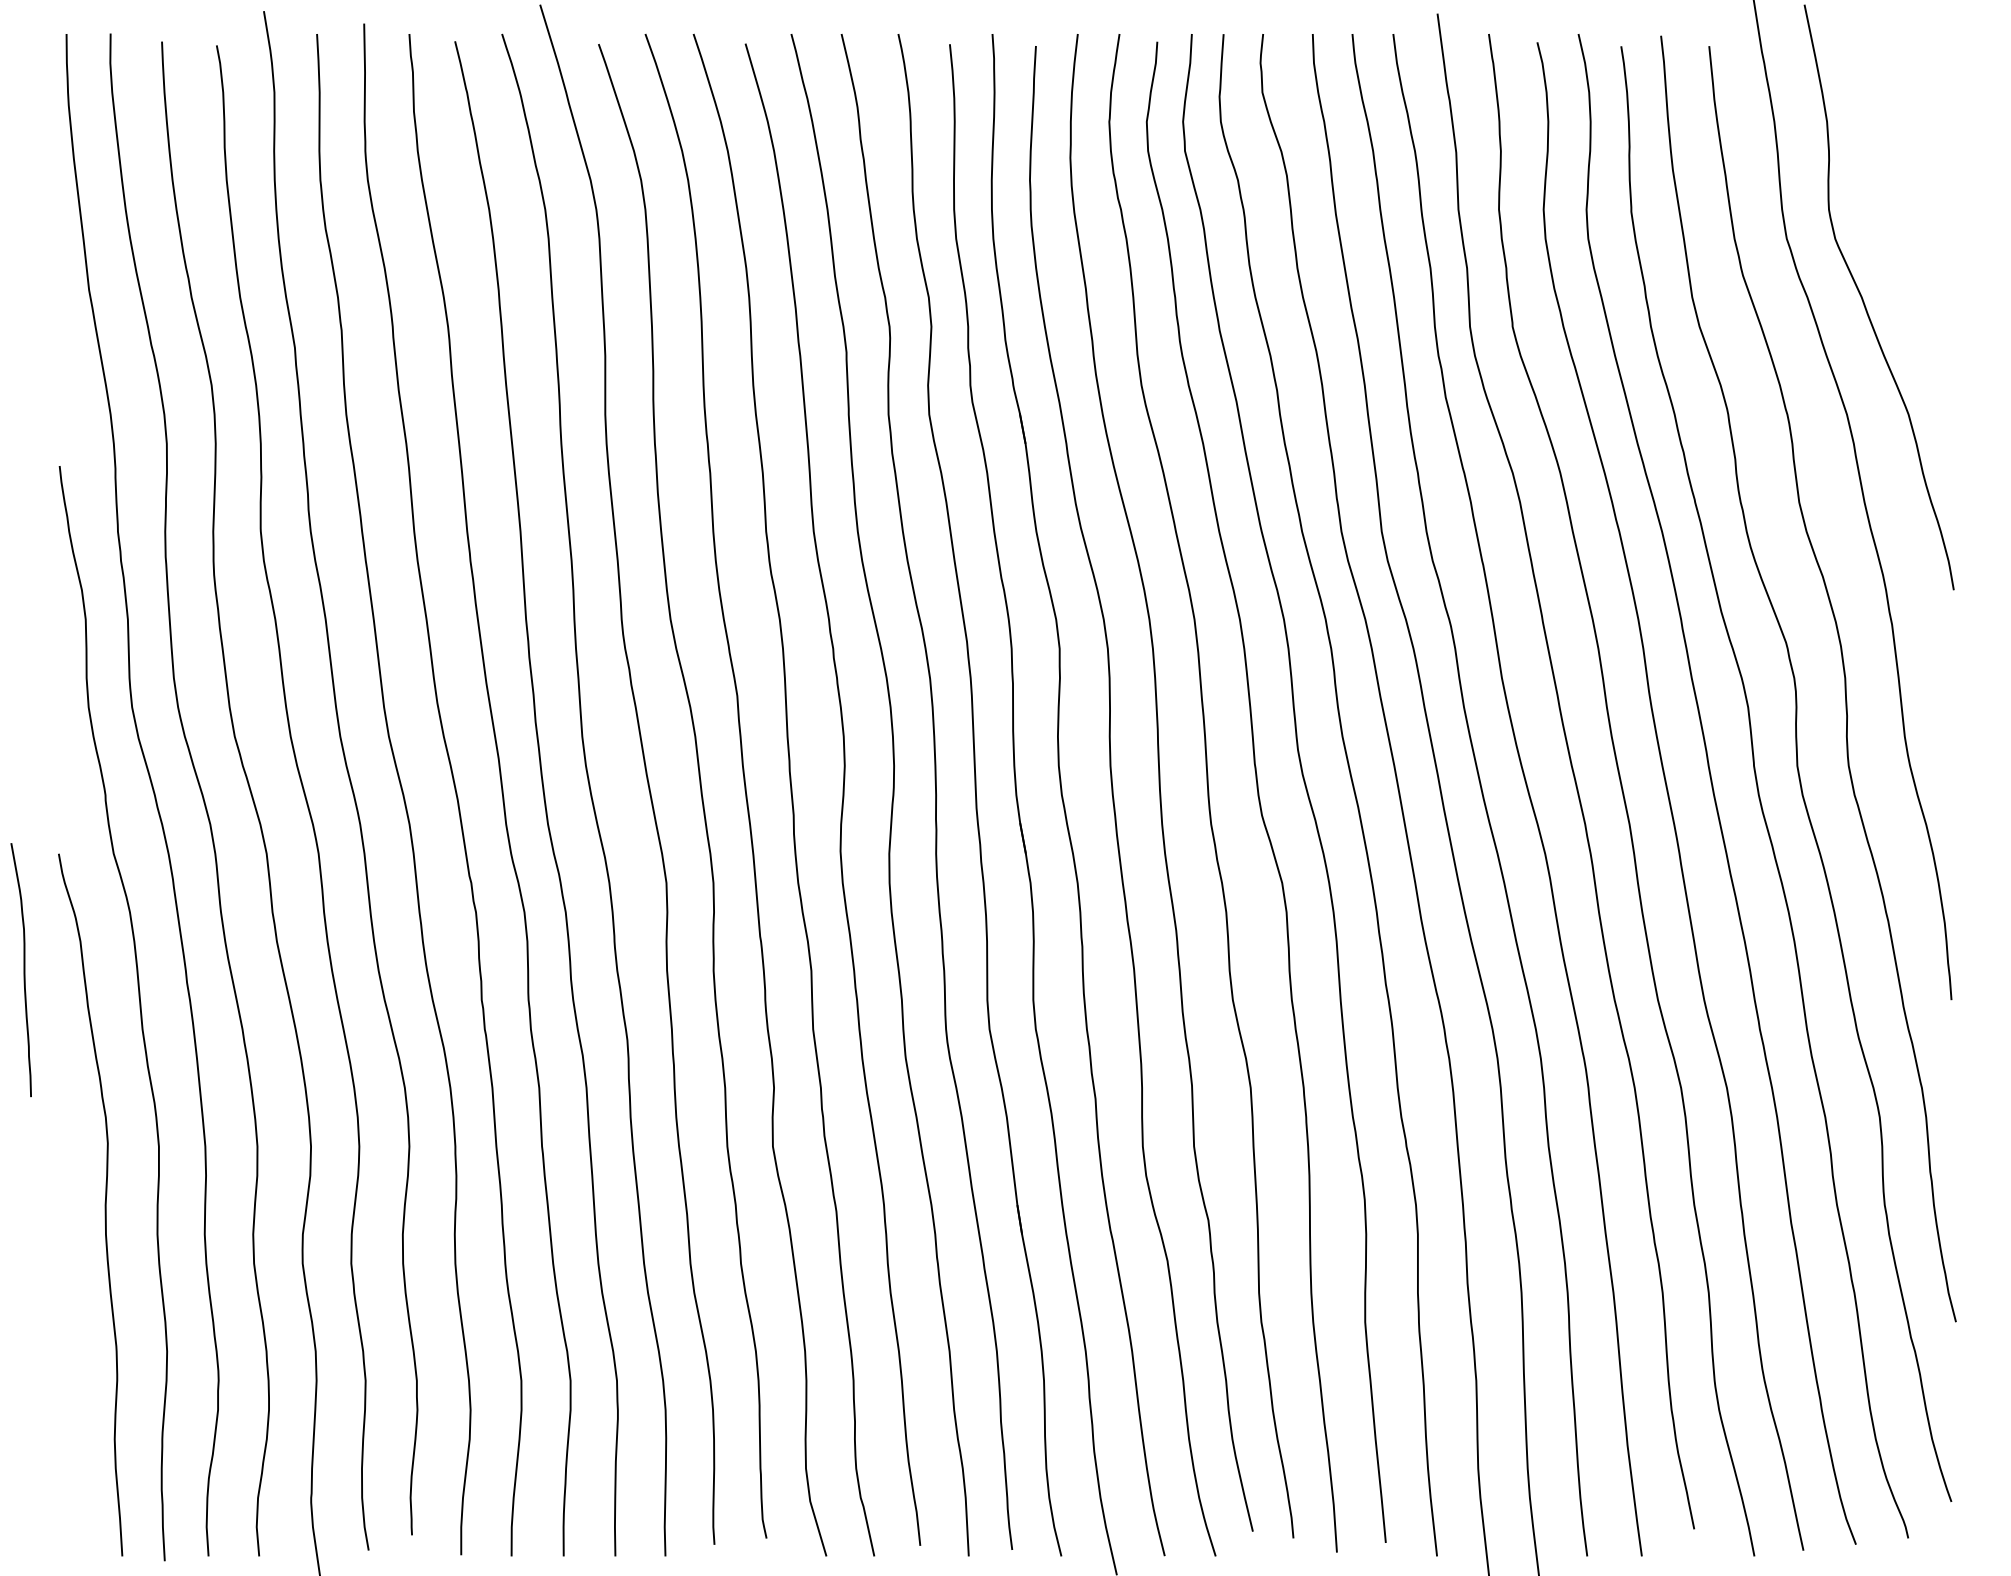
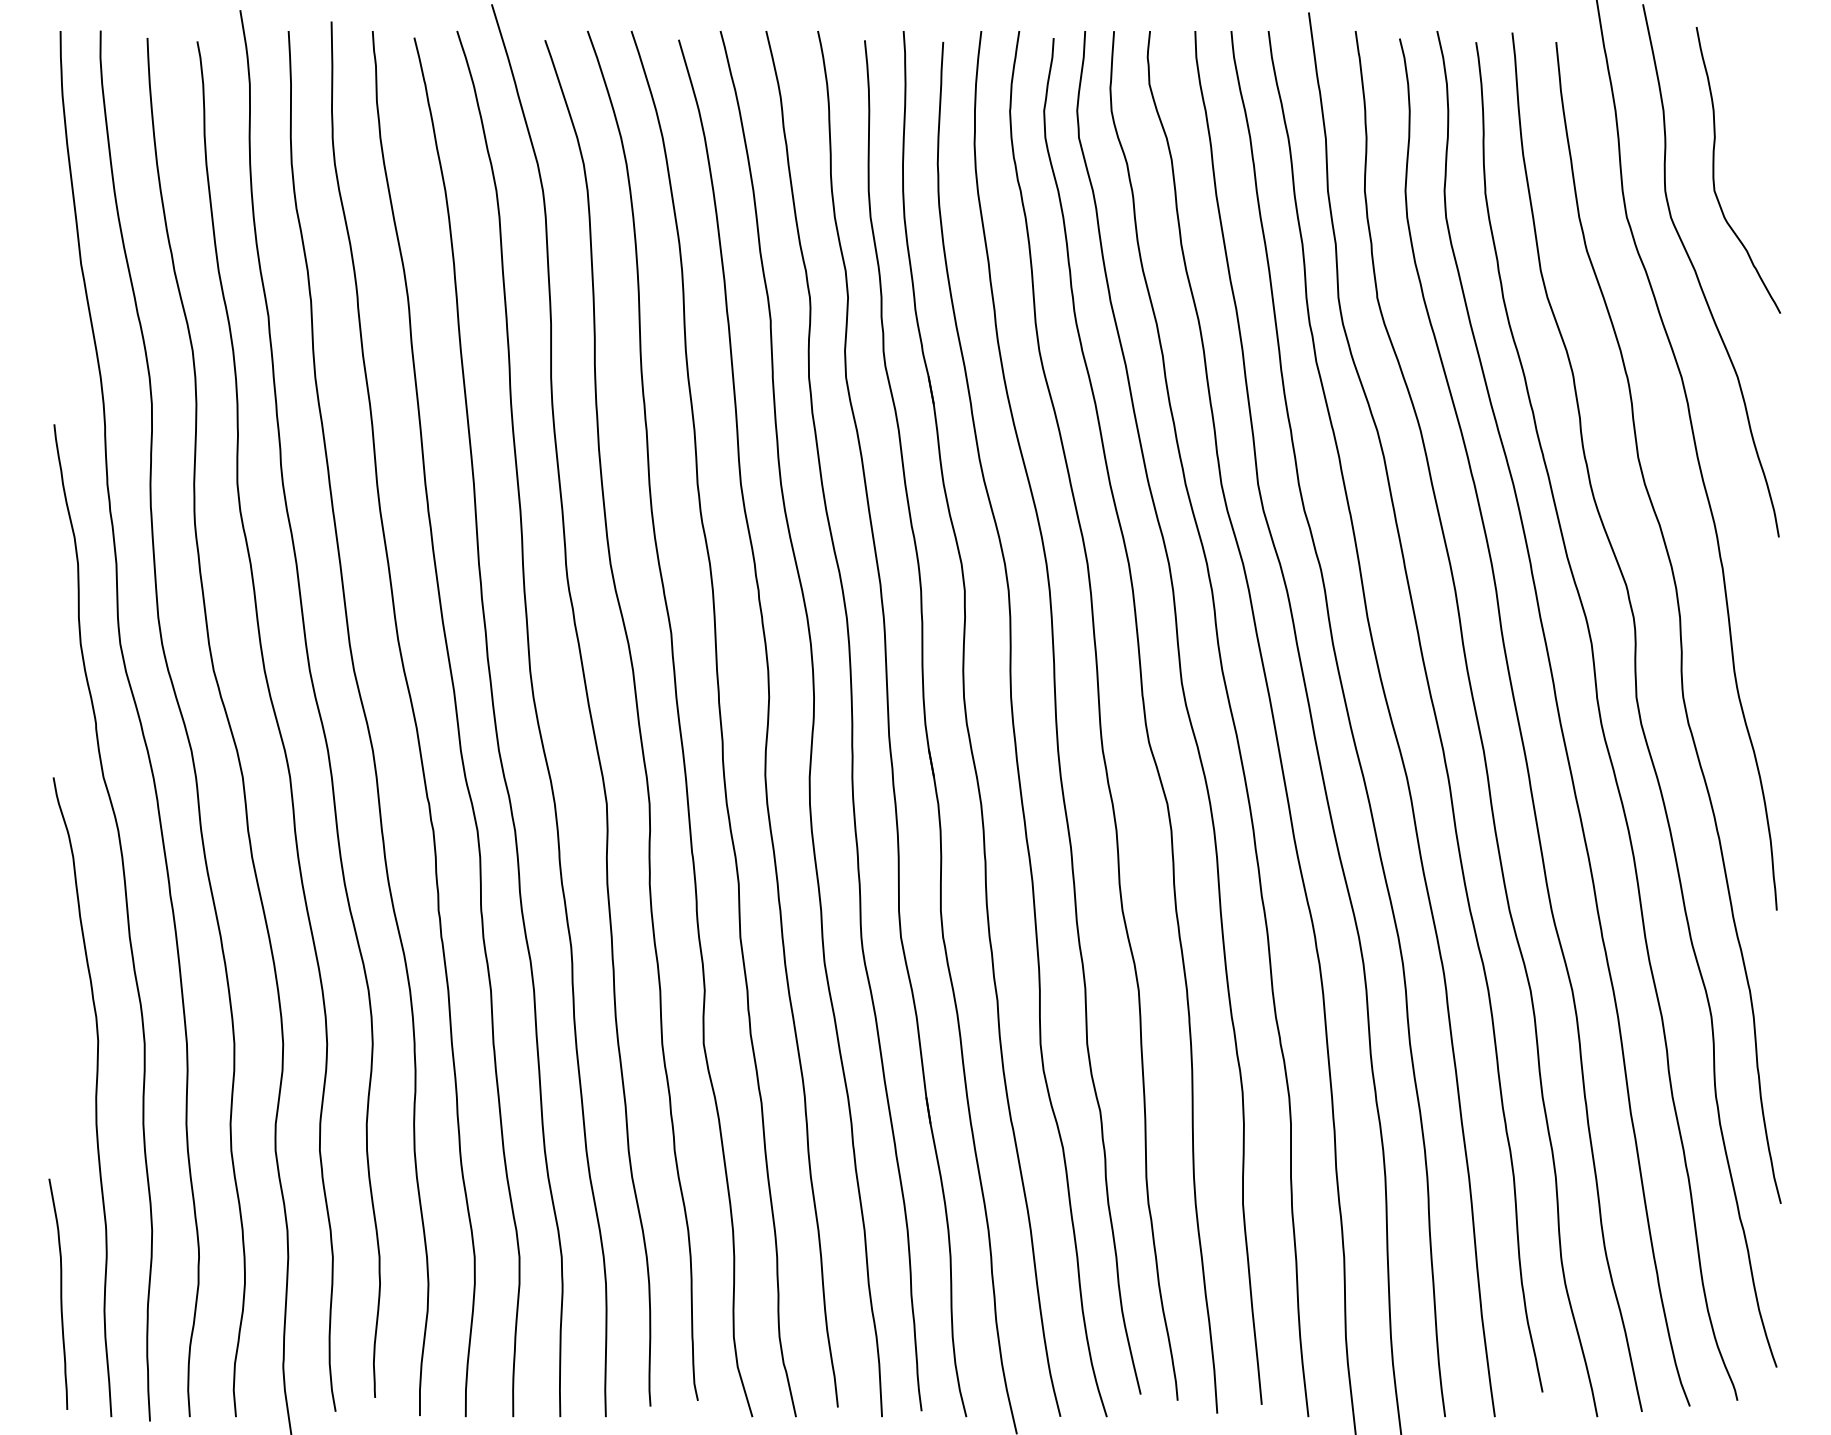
curve: (1883, 187) -> (1714, 170), added
curve: (23, 969) -> (60, 1293), moved

